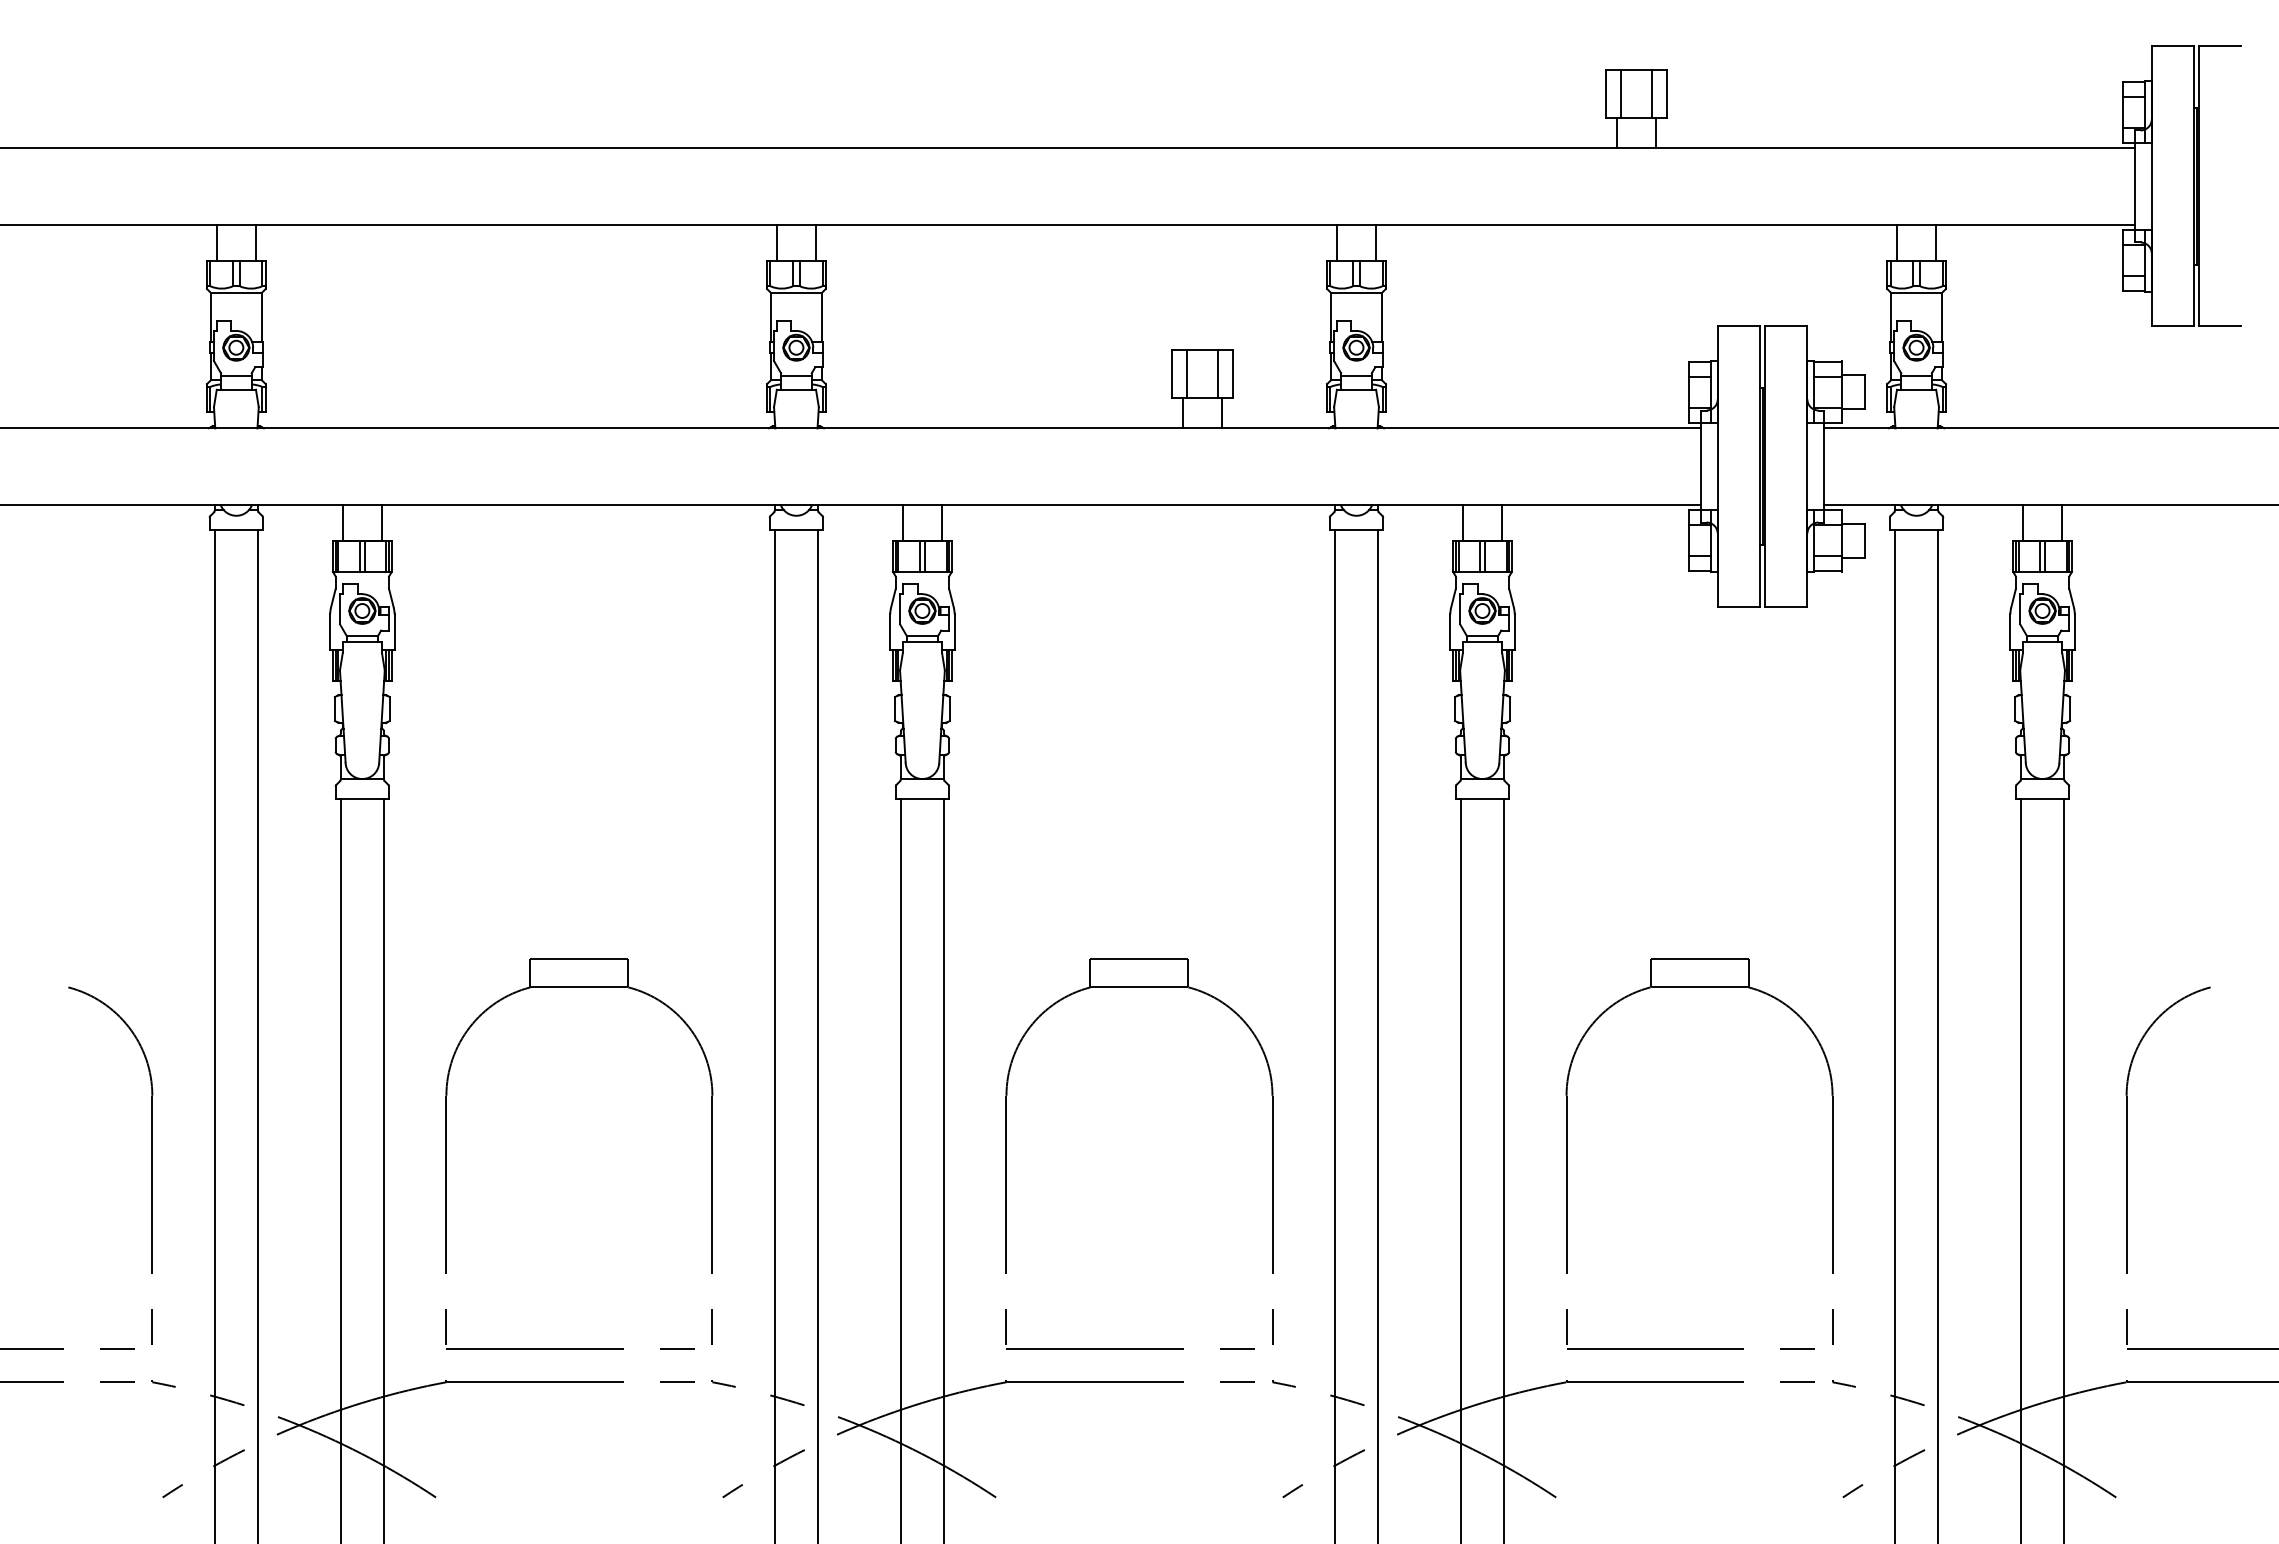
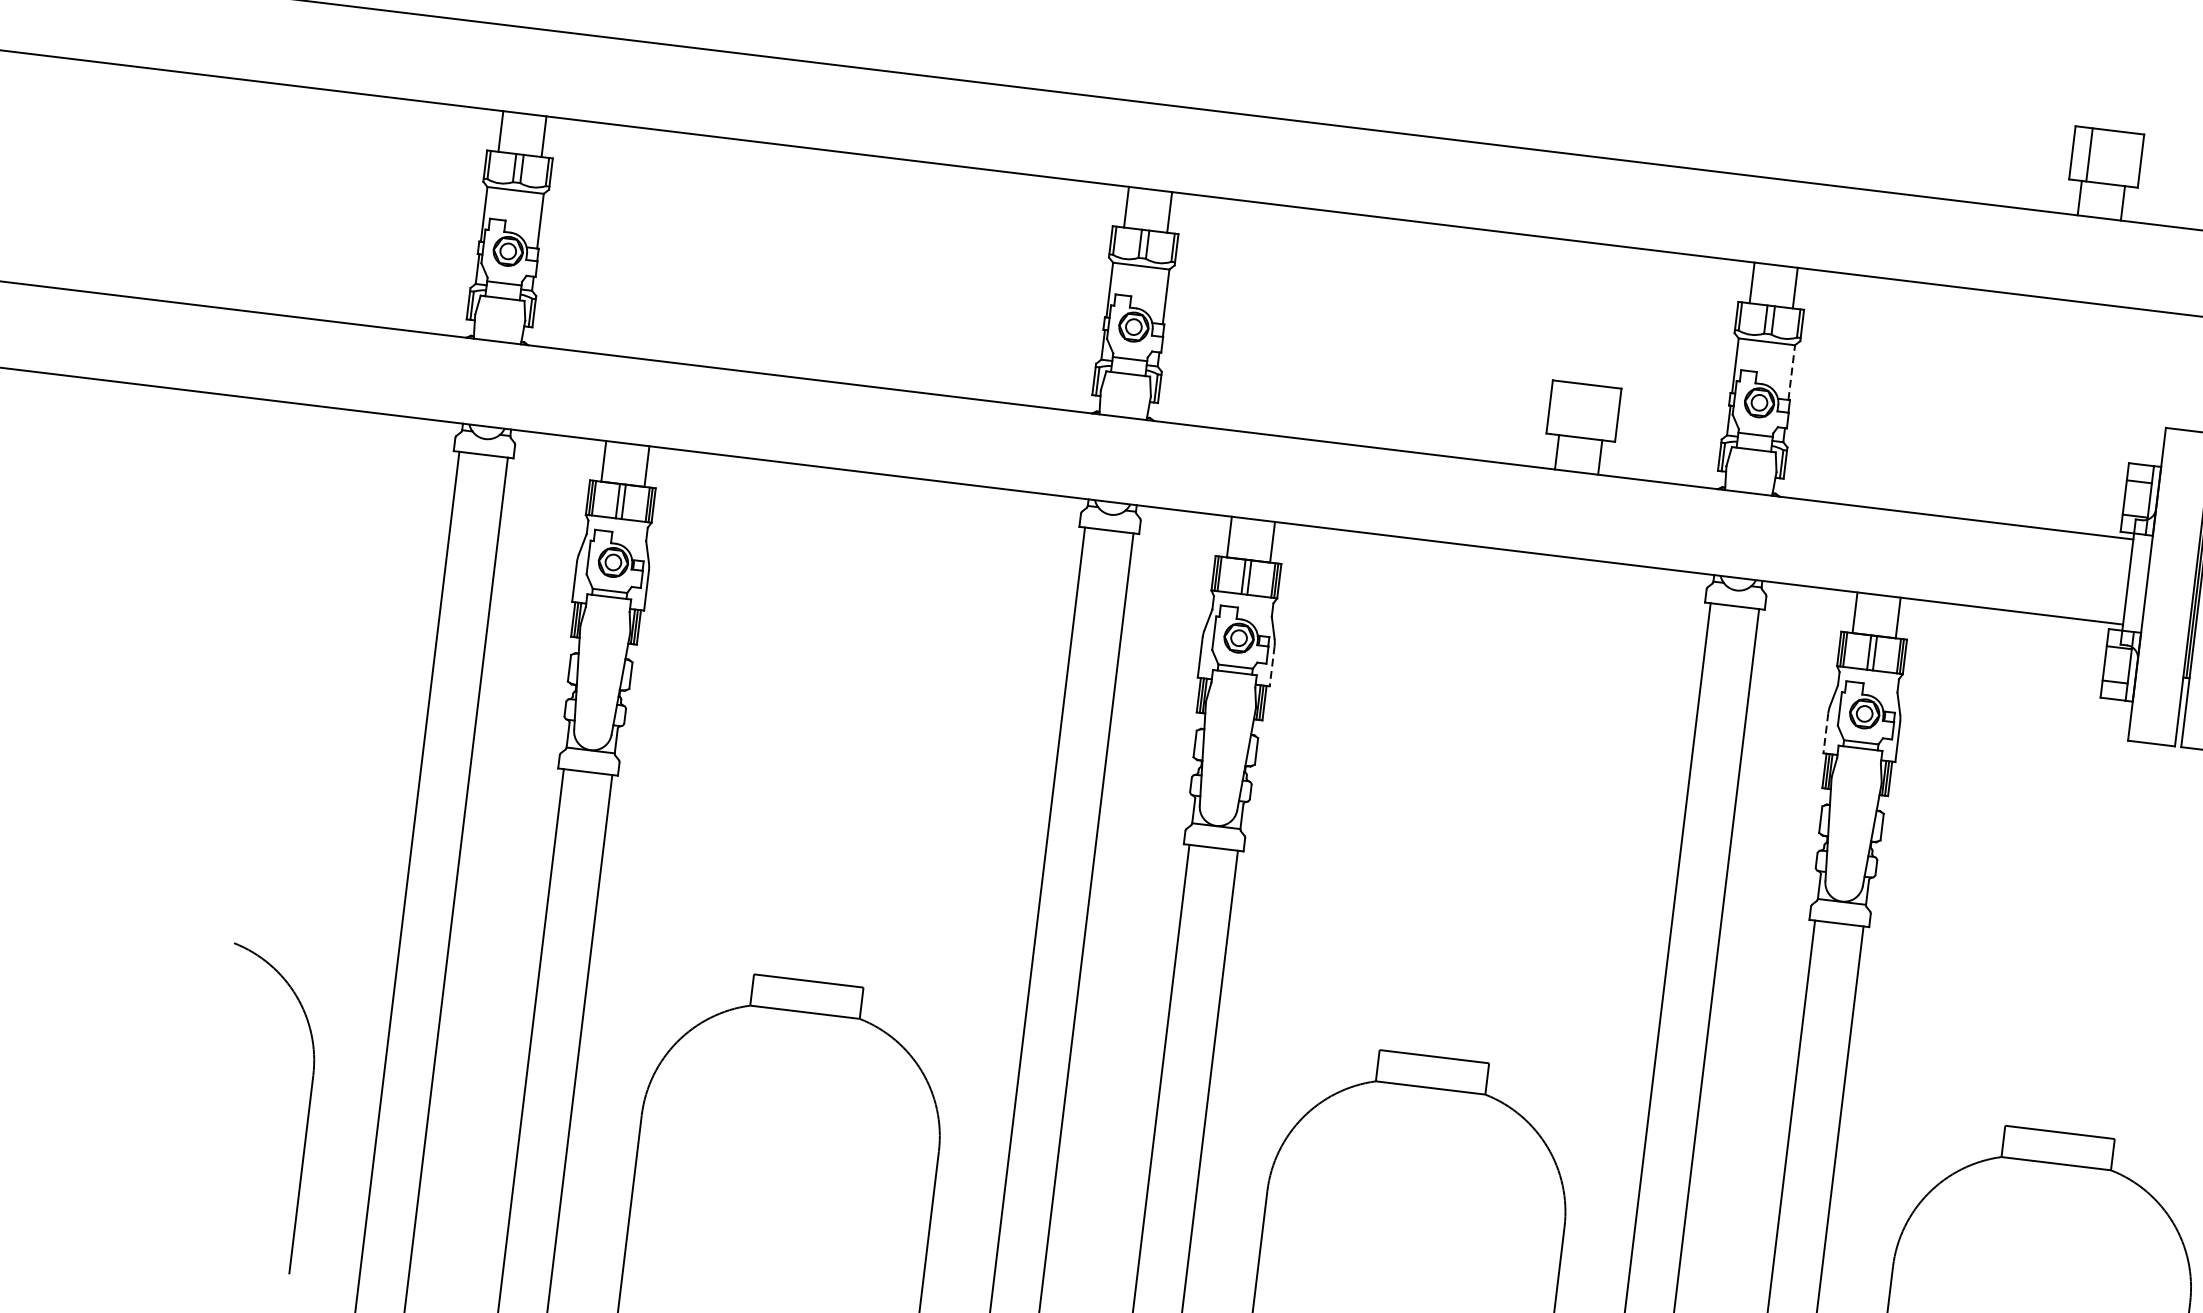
line: (1651, 93) -> (2123, 158), removed
line: (1381, 317) -> (1791, 372), solid -> dashed
line: (1187, 373) -> (1567, 408), removed
line: (1217, 373) -> (1600, 412), removed
line: (954, 632) -> (1271, 666), solid -> dashed
line: (1450, 632) -> (1826, 733), solid -> dashed

